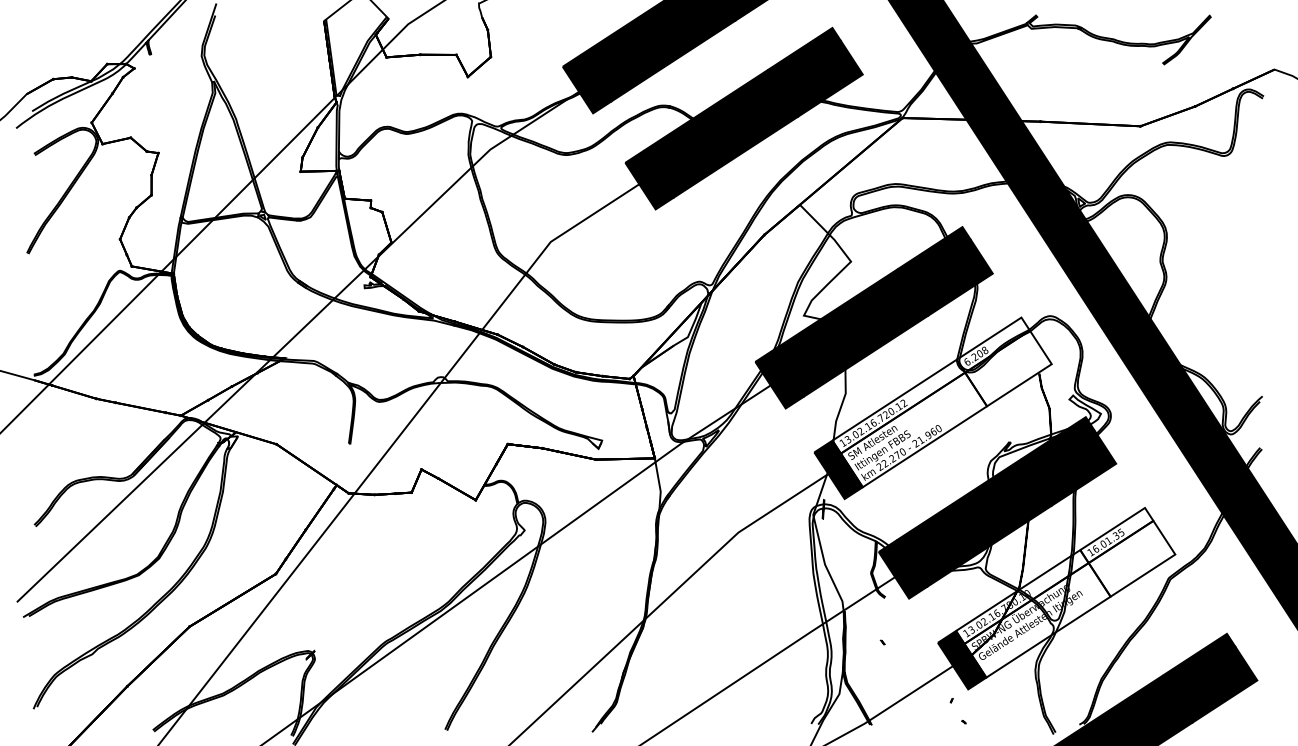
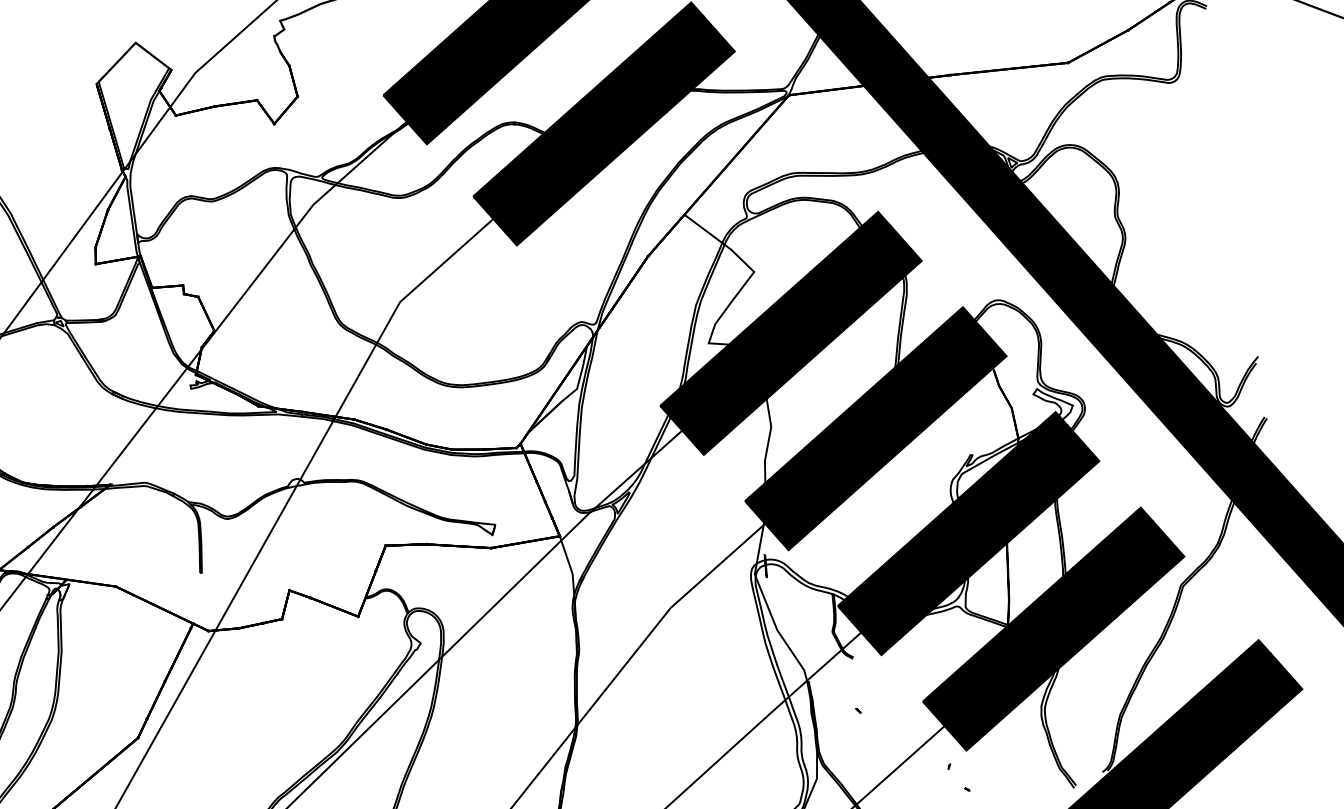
fill: (941, 402) -> (884, 420), added
fill: (1065, 592) -> (1062, 620), added

